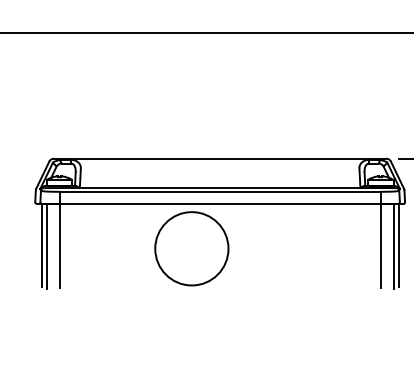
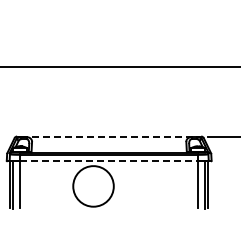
line: (220, 158) -> (109, 136), solid -> dashed
line: (220, 203) -> (109, 161), solid -> dashed

